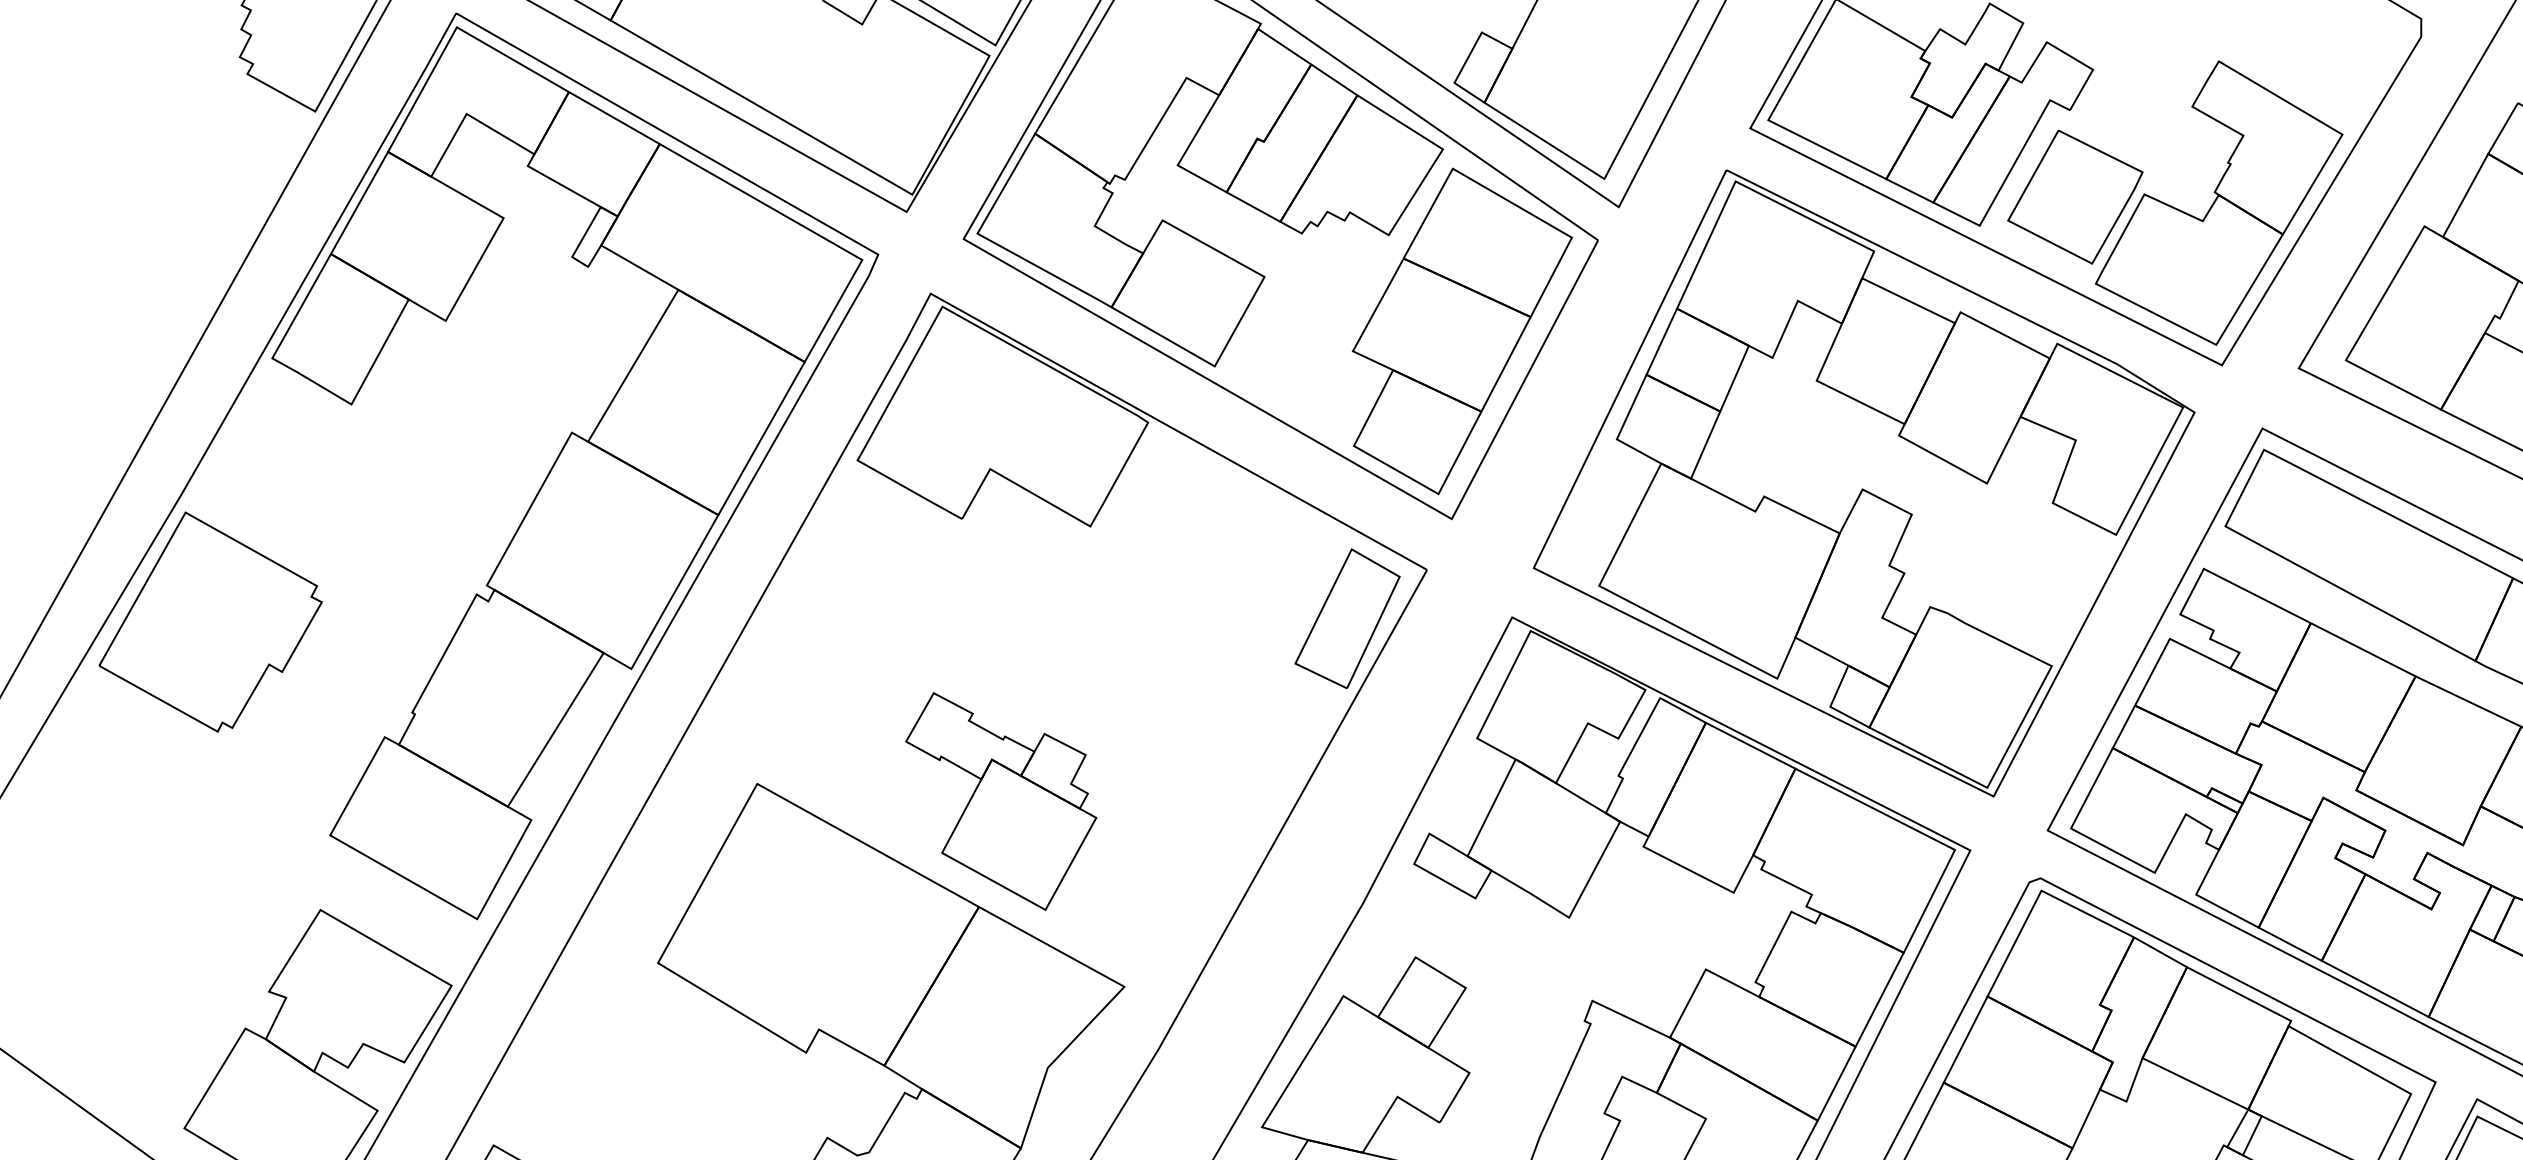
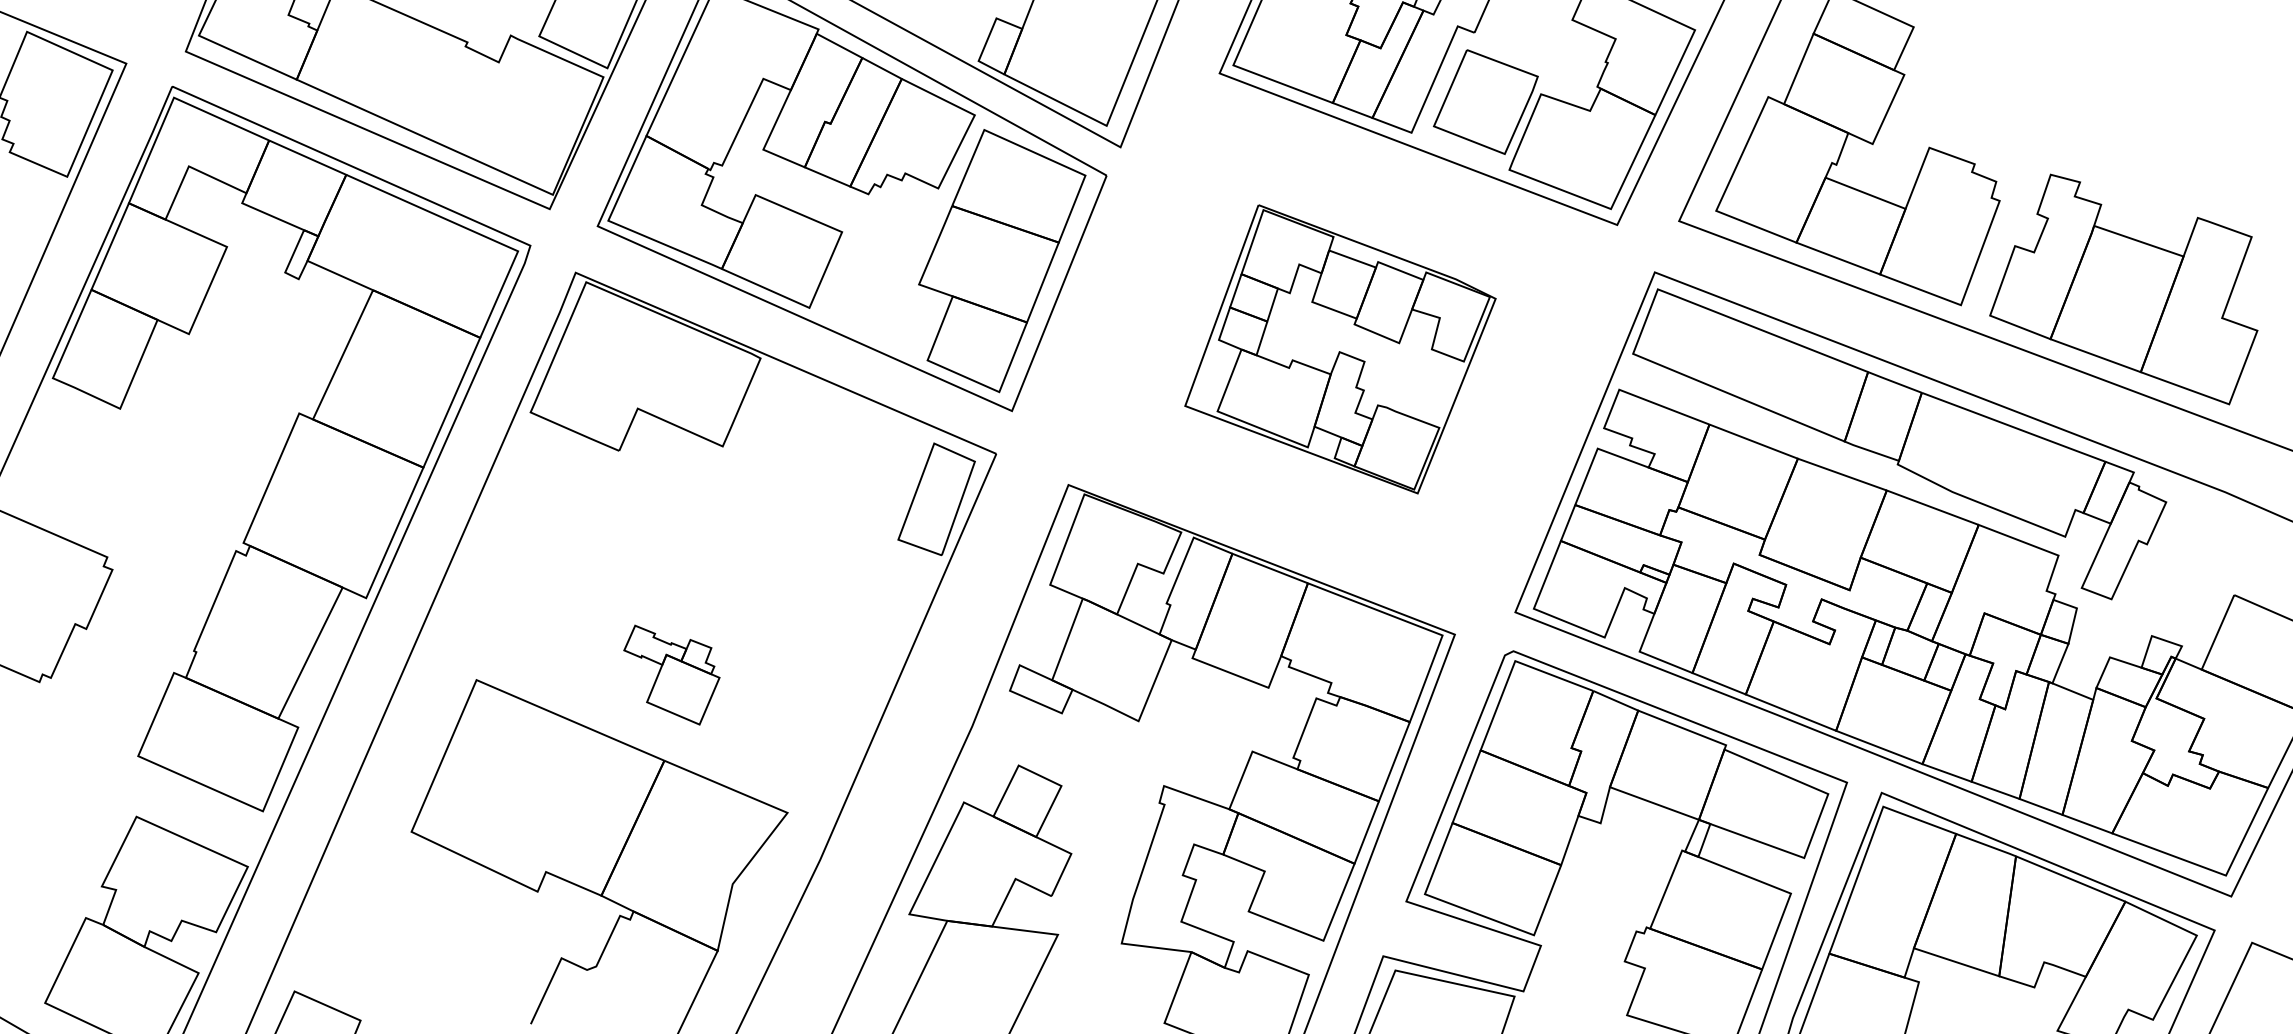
part: (1864, 484) -> (1340, 349), size x0.6
part: (998, 801) -> (671, 674), size x0.6

